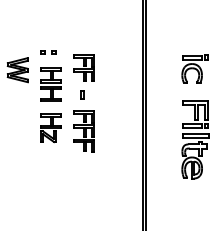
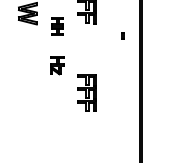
part: (50, 84) -> (57, 26), size x0.6
part: (82, 94) -> (123, 35), moved
part: (50, 128) -> (57, 65), size x0.7
part: (83, 131) -> (86, 93), moved

